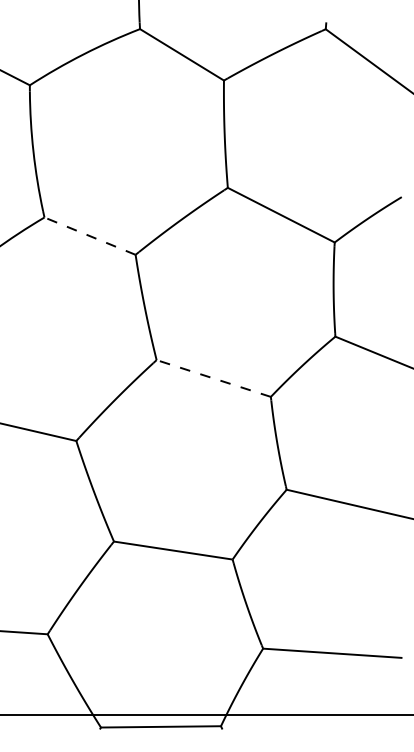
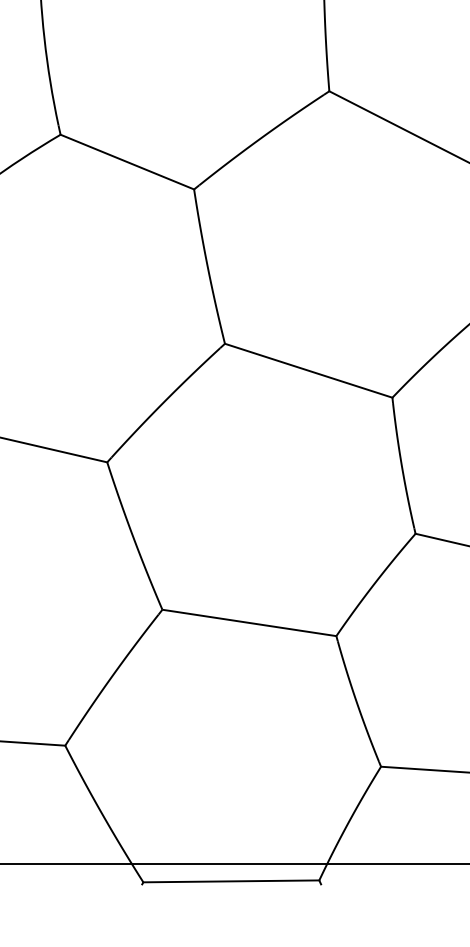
line: (89, 235) -> (126, 161), dashed -> solid
line: (213, 378) -> (308, 370), dashed -> solid

